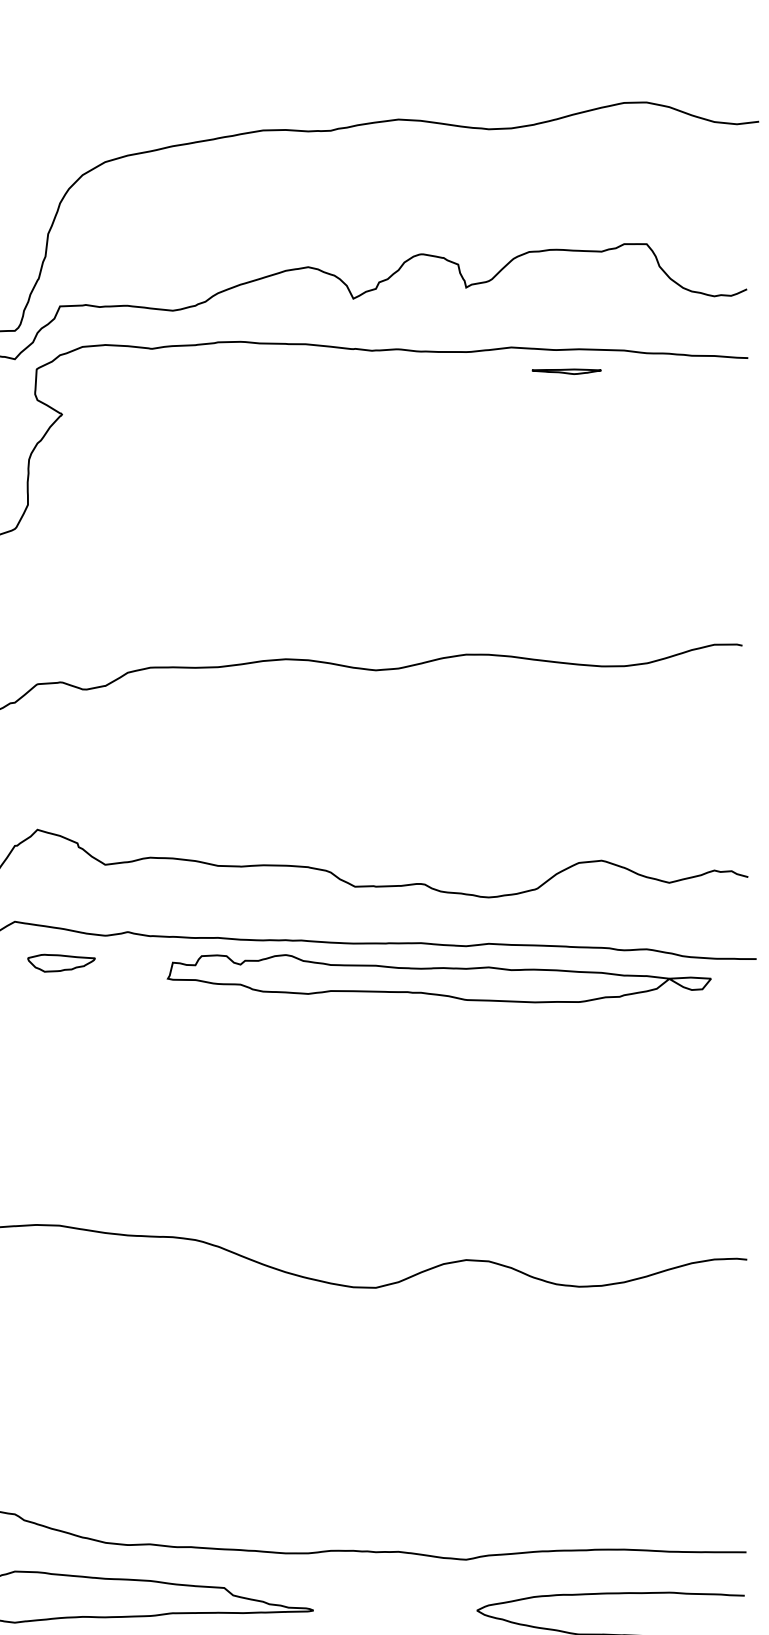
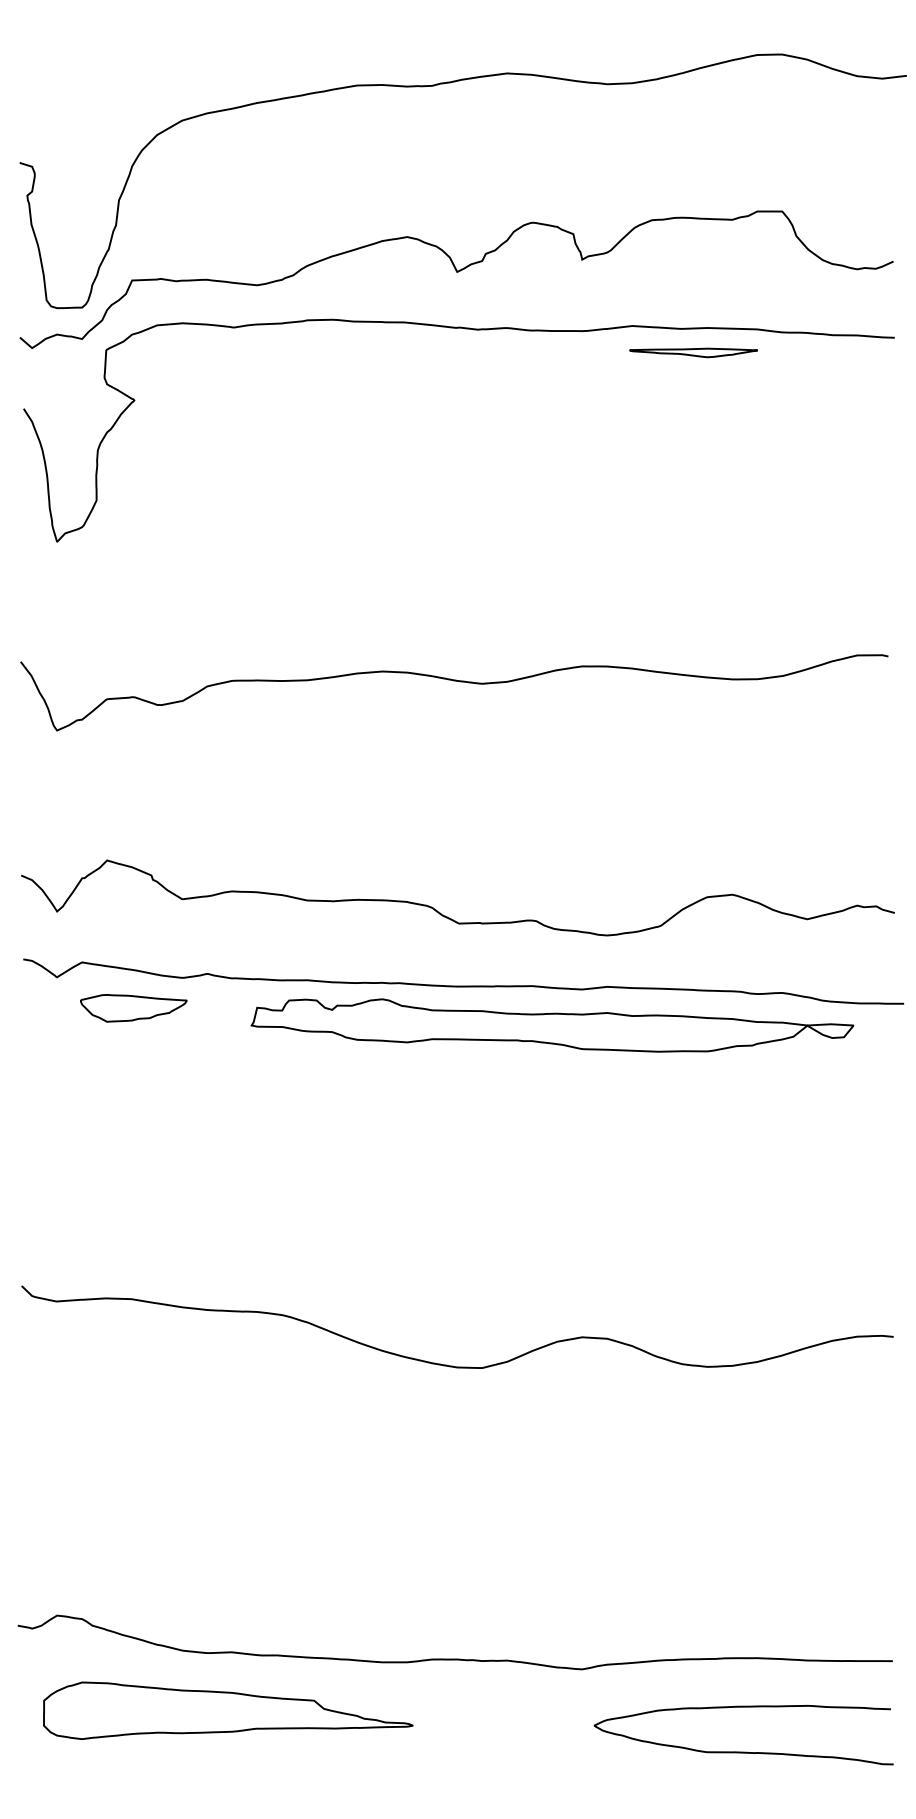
part: (566, 371) -> (693, 352), size x1.67
part: (61, 963) -> (133, 1008), size x1.43

